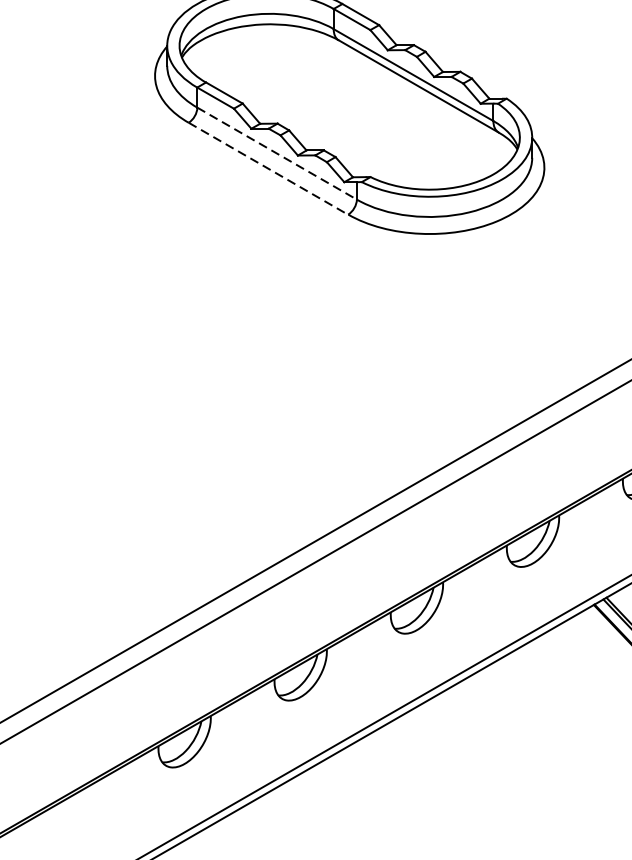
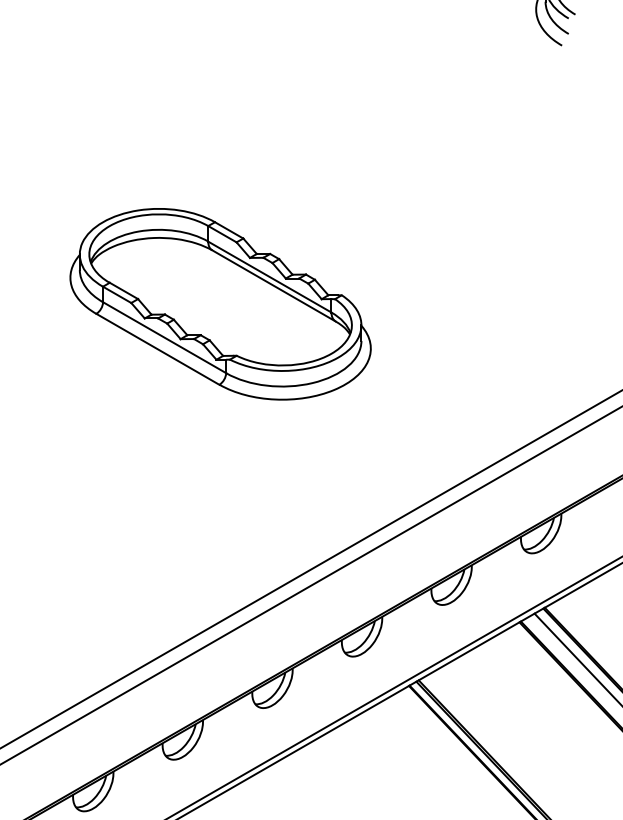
line: (278, 153) -> (165, 337), dashed -> solid
line: (269, 168) -> (158, 349), dashed -> solid

